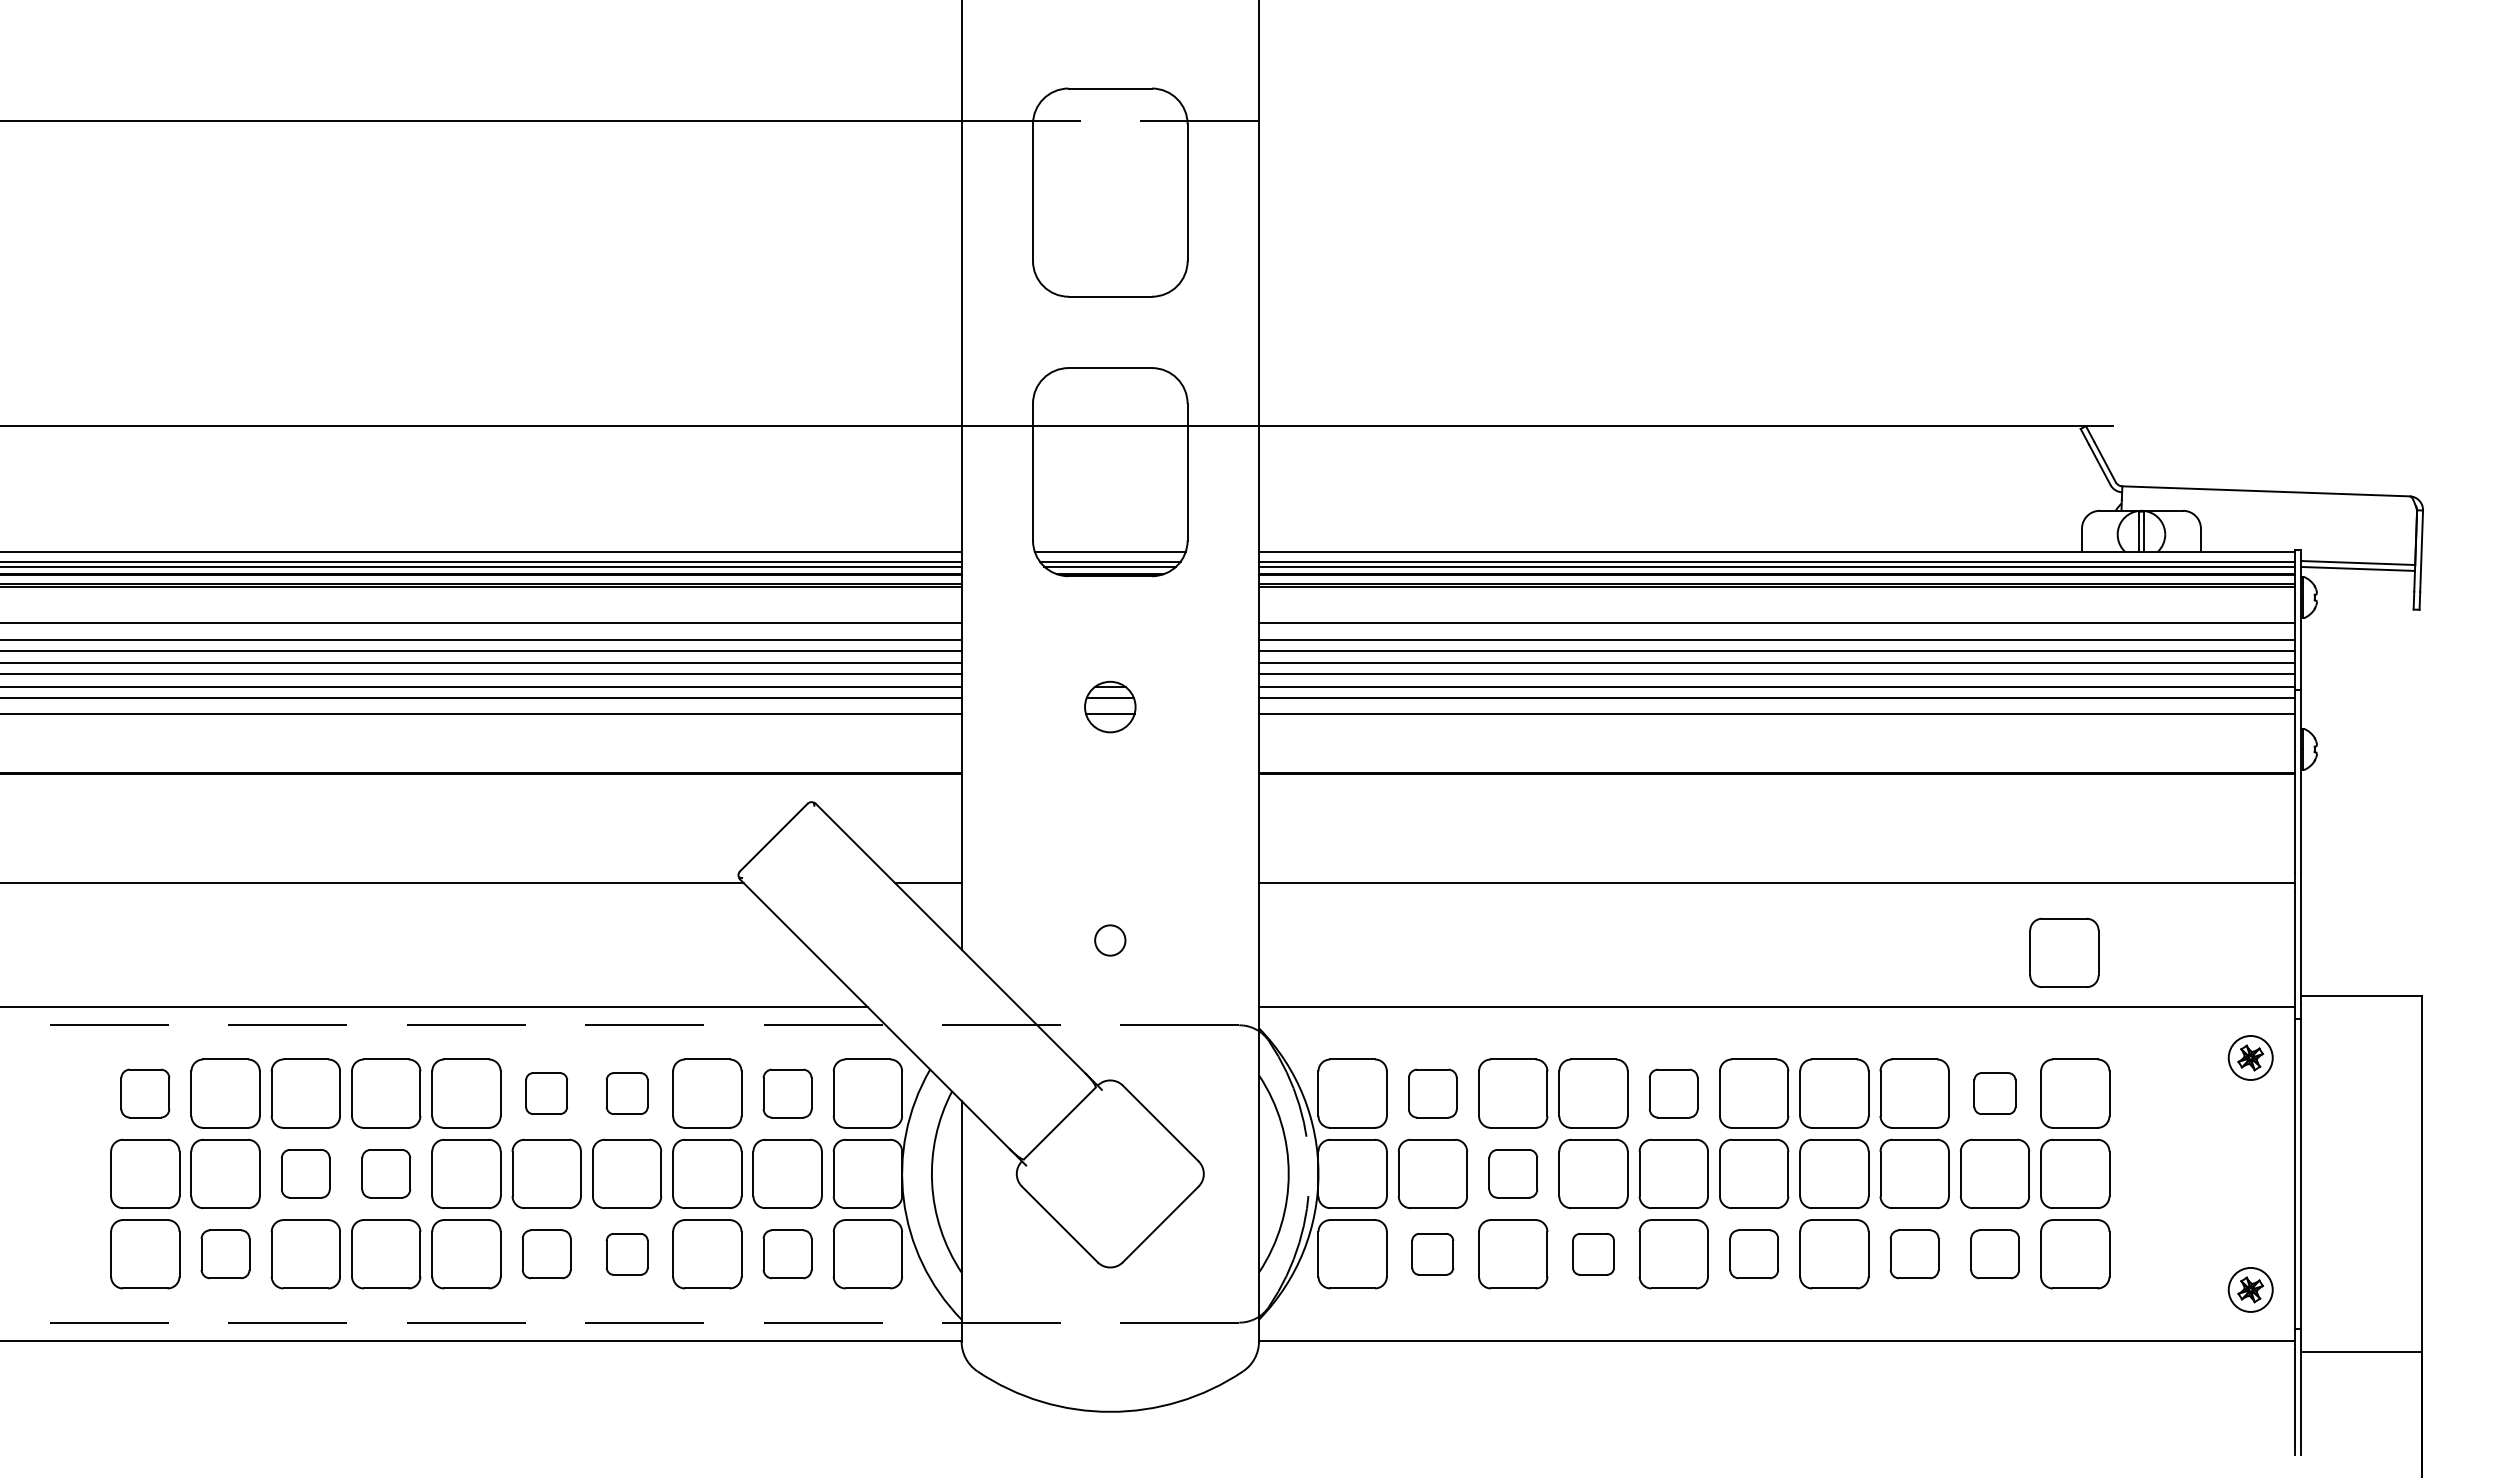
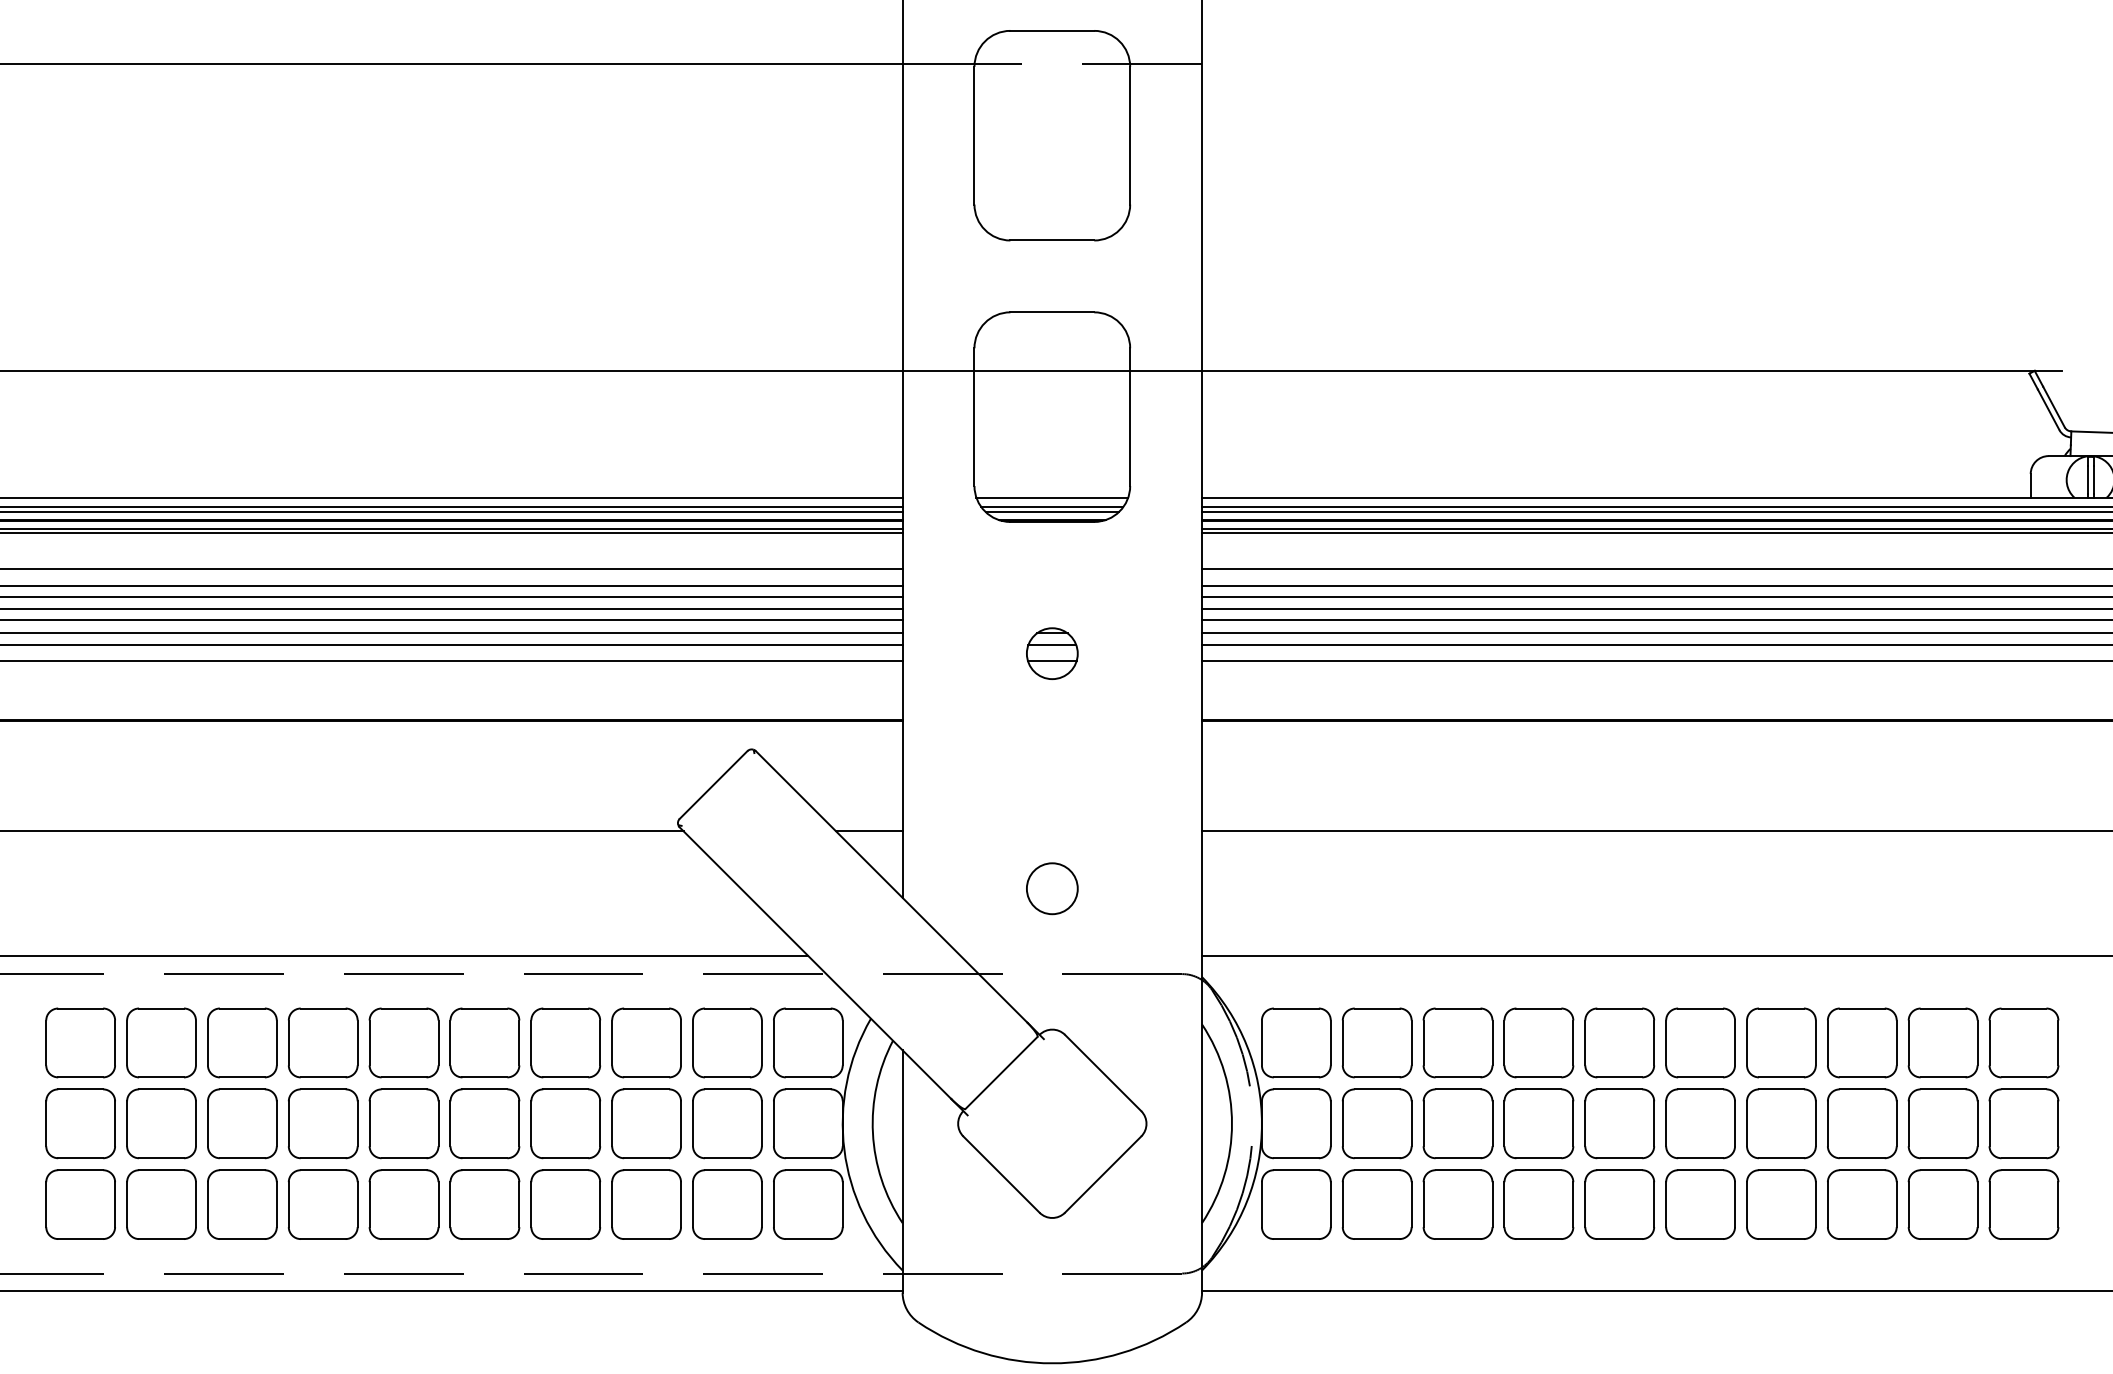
circle: (1110, 940) -> (1052, 888), size x1.67
part: (2064, 952) -> (2013, 900), removed
part: (145, 1093) -> (80, 1042), size x1.43
part: (546, 1093) -> (484, 1042), size x1.67
part: (627, 1093) -> (566, 1042), size x1.67
part: (787, 1093) -> (727, 1042), size x1.43
part: (1432, 1093) -> (1376, 1042), size x1.43
part: (1673, 1093) -> (1619, 1042), size x1.43
part: (1994, 1093) -> (1942, 1042), size x1.67
part: (305, 1173) -> (241, 1123), size x1.43
part: (386, 1173) -> (323, 1123), size x1.43
part: (1513, 1173) -> (1458, 1123), size x1.43
part: (225, 1254) -> (161, 1204), size x1.43
part: (546, 1254) -> (484, 1204), size x1.43
part: (627, 1254) -> (566, 1204), size x1.67
part: (787, 1254) -> (727, 1204), size x1.43
part: (1432, 1254) -> (1376, 1204), size x1.67
part: (1593, 1254) -> (1538, 1204), size x1.67
part: (1754, 1254) -> (1700, 1204), size x1.43
part: (1914, 1254) -> (1862, 1204), size x1.43
part: (1995, 1254) -> (1943, 1204), size x1.43

